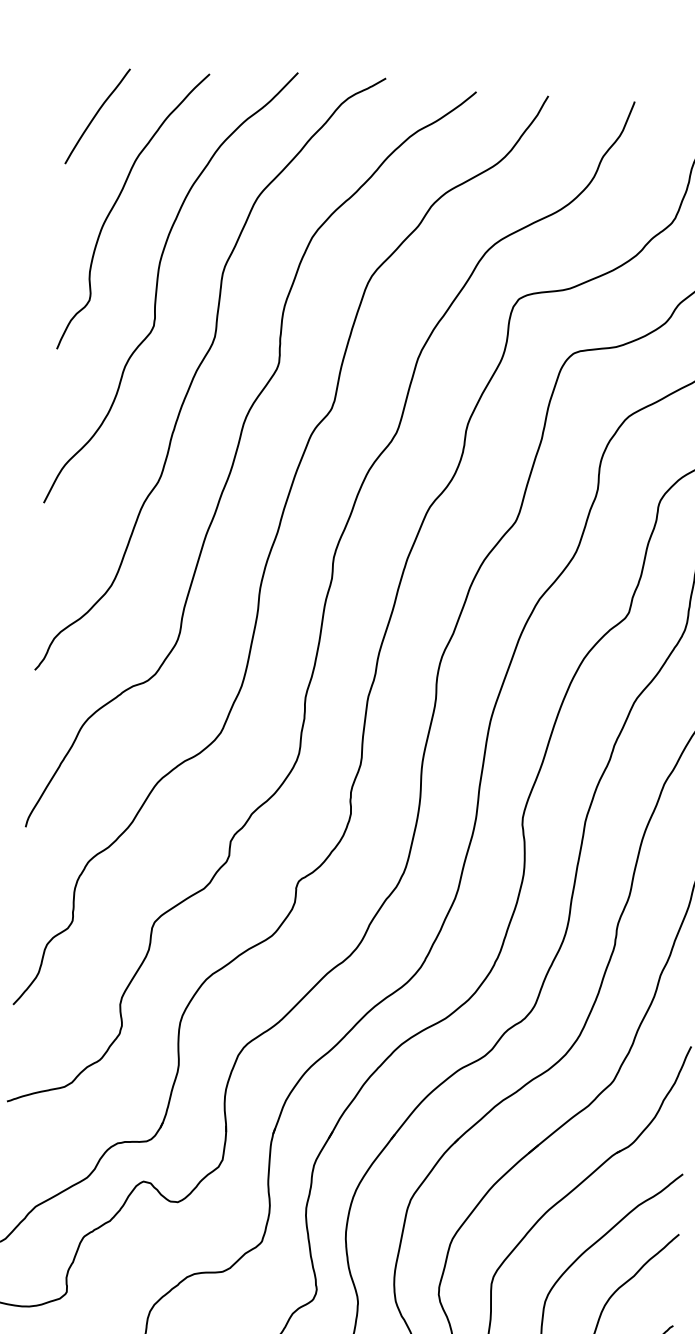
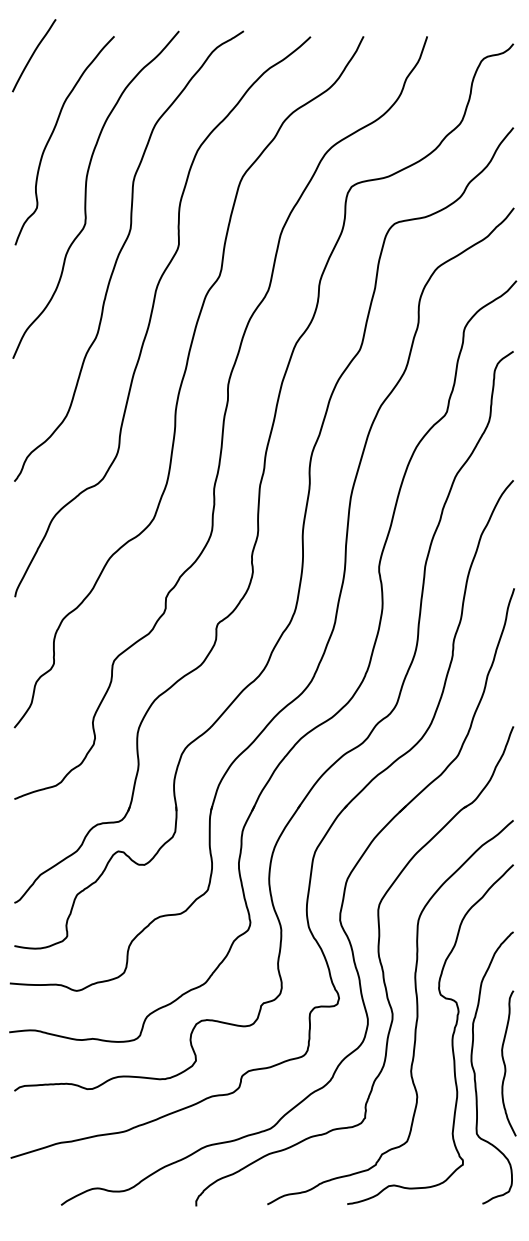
curve: (96, 116) -> (33, 55), moved

